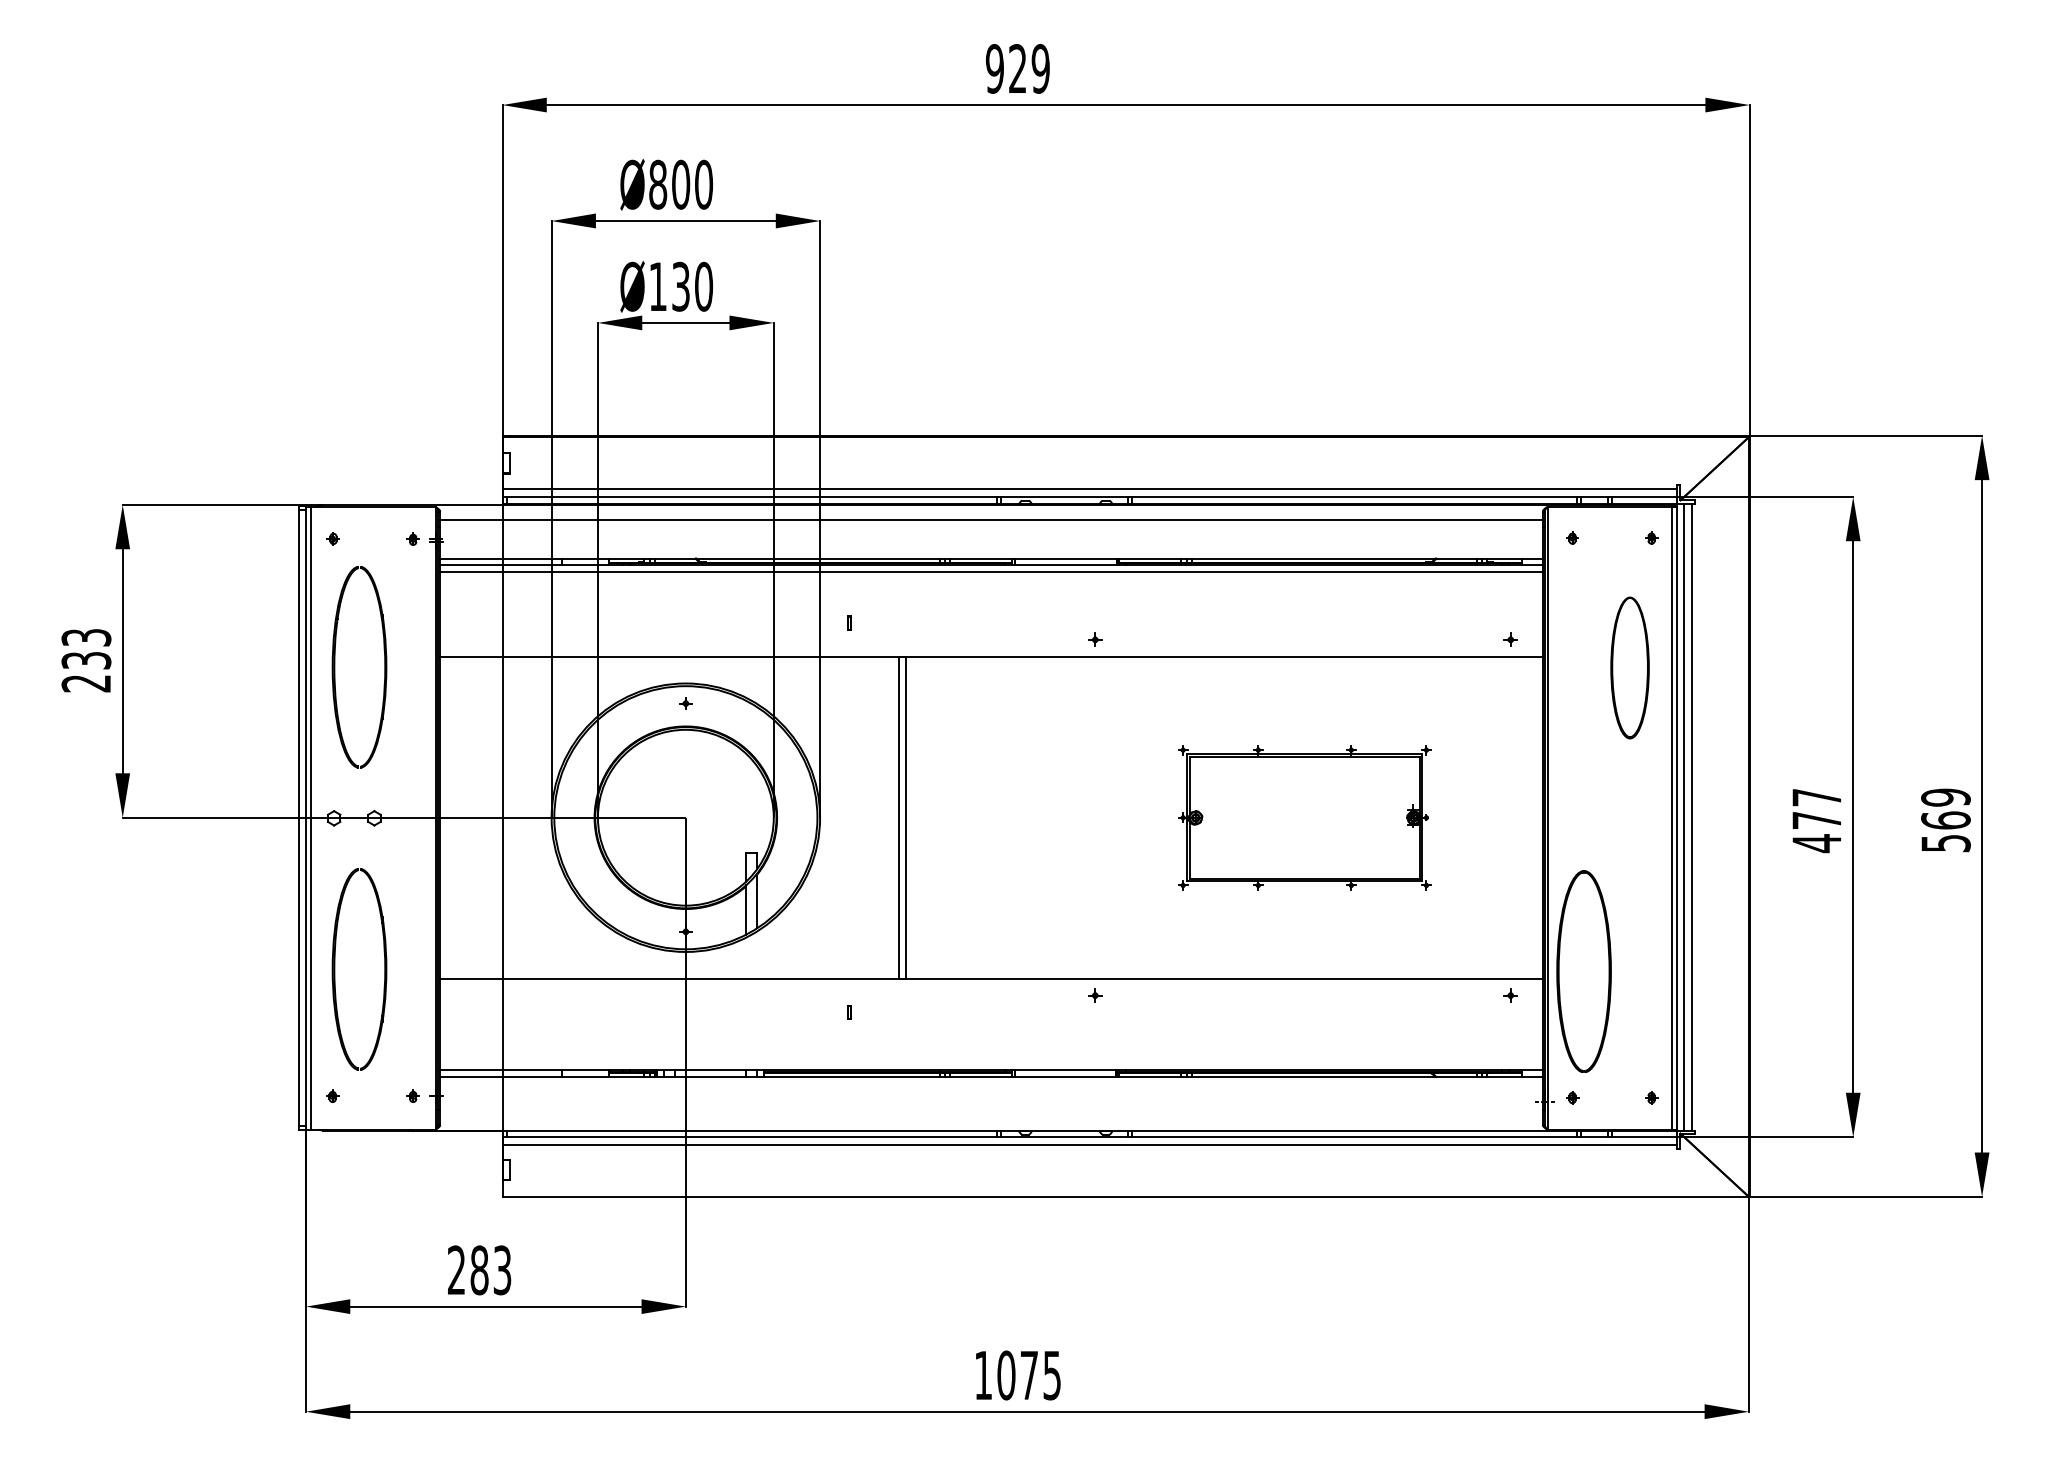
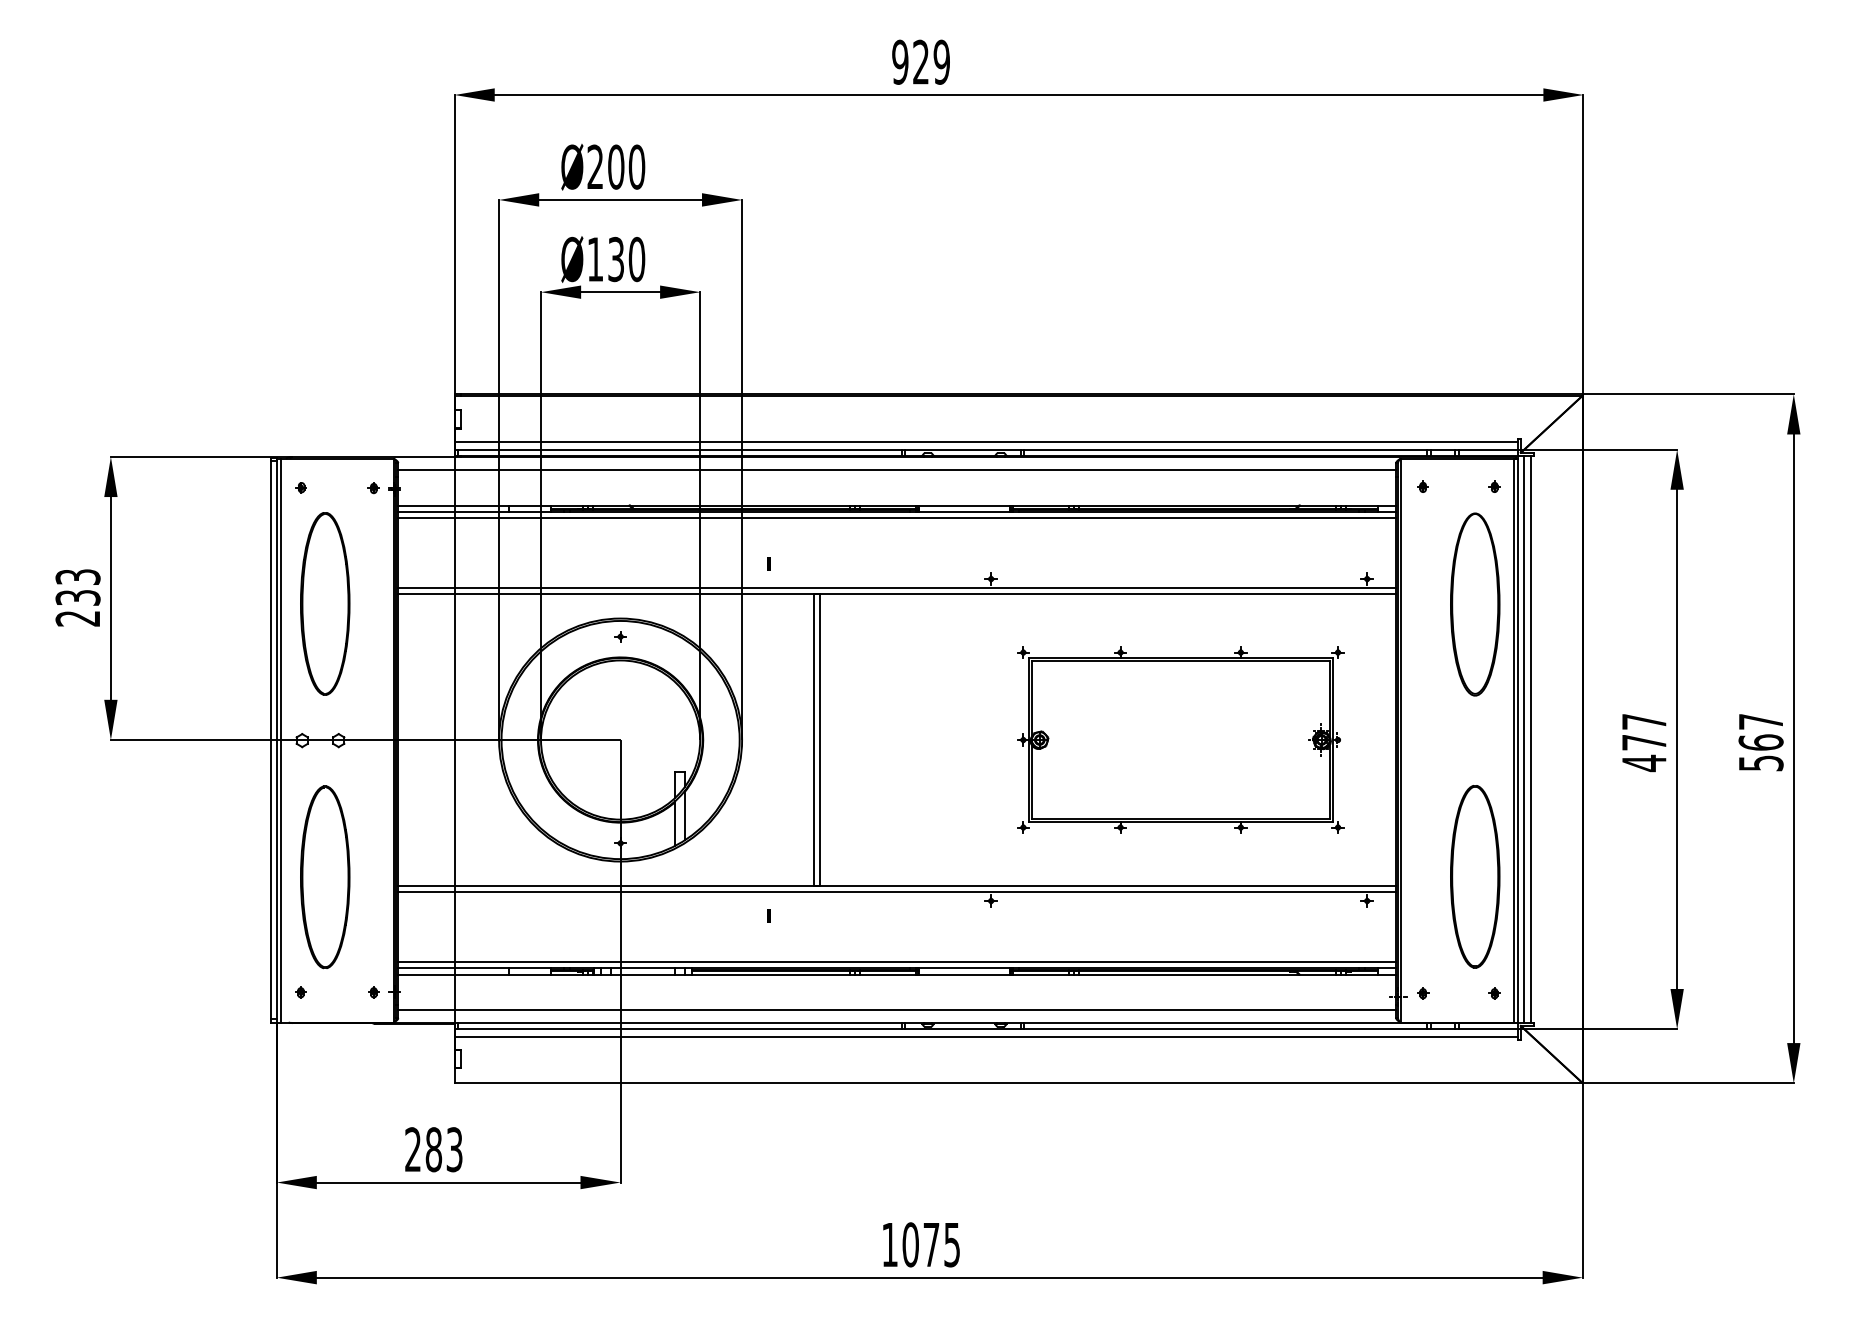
text: (658, 184) -> (595, 166), Ø800 -> Ø200
line: (991, 649) -> (897, 587), added
part: (1629, 667) -> (1474, 604), size x1.43
text: (1945, 797) -> (1760, 721), 569 -> 567
part: (1304, 817) -> (1180, 739), size x1.43
part: (1583, 971) -> (1474, 876), moved
line: (991, 985) -> (897, 891), added
line: (991, 1063) -> (897, 962), added
line: (991, 1115) -> (897, 1009), added

